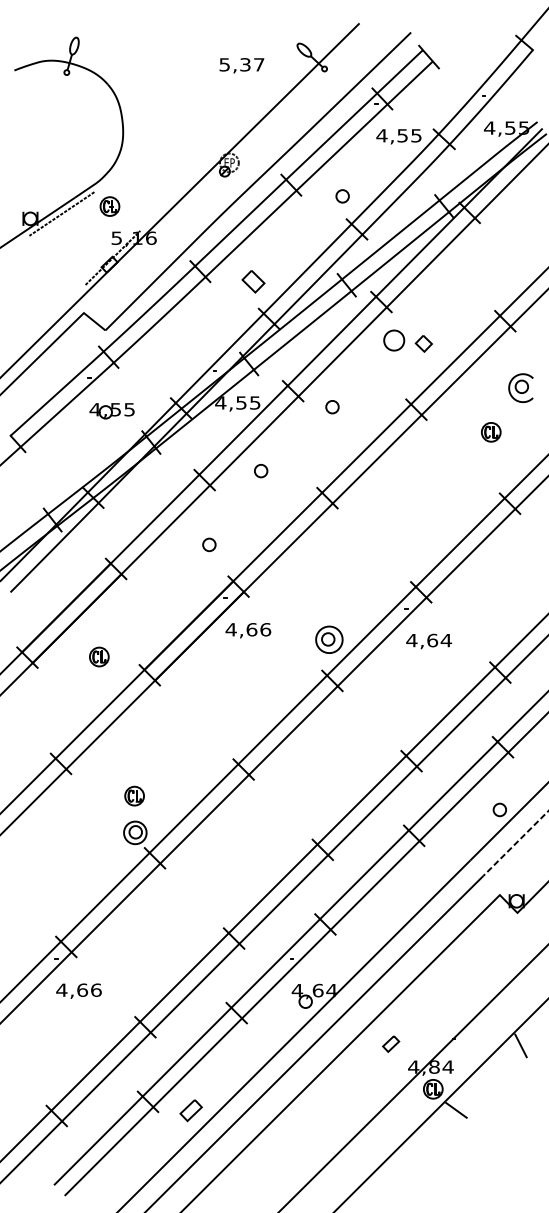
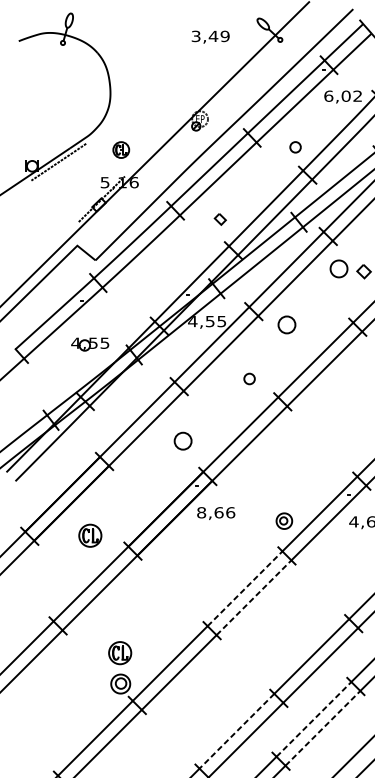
text: (242, 64) -> (211, 36), 5,37 -> 3,49
text: (398, 135) -> (342, 96), 4,55 -> 6,02
part: (109, 206) -> (120, 149), moved
part: (253, 281) -> (220, 219), size x0.6
part: (332, 407) -> (286, 325), size x1.6
part: (111, 411) -> (89, 344), moved
part: (261, 471) -> (249, 379), moved
part: (209, 544) -> (183, 440), size x1.6
text: (230, 629) -> (200, 512), 4,66 -> 8,66
part: (329, 639) -> (284, 520), size x0.7
part: (99, 656) -> (90, 535), size x1.4
line: (283, 719) -> (245, 588), solid -> dashed
line: (294, 729) -> (254, 596), solid -> dashed
part: (134, 795) -> (120, 652), size x1.4
line: (364, 874) -> (313, 719), solid -> dashed
line: (375, 885) -> (323, 728), solid -> dashed
line: (273, 888) -> (237, 730), solid -> dashed

